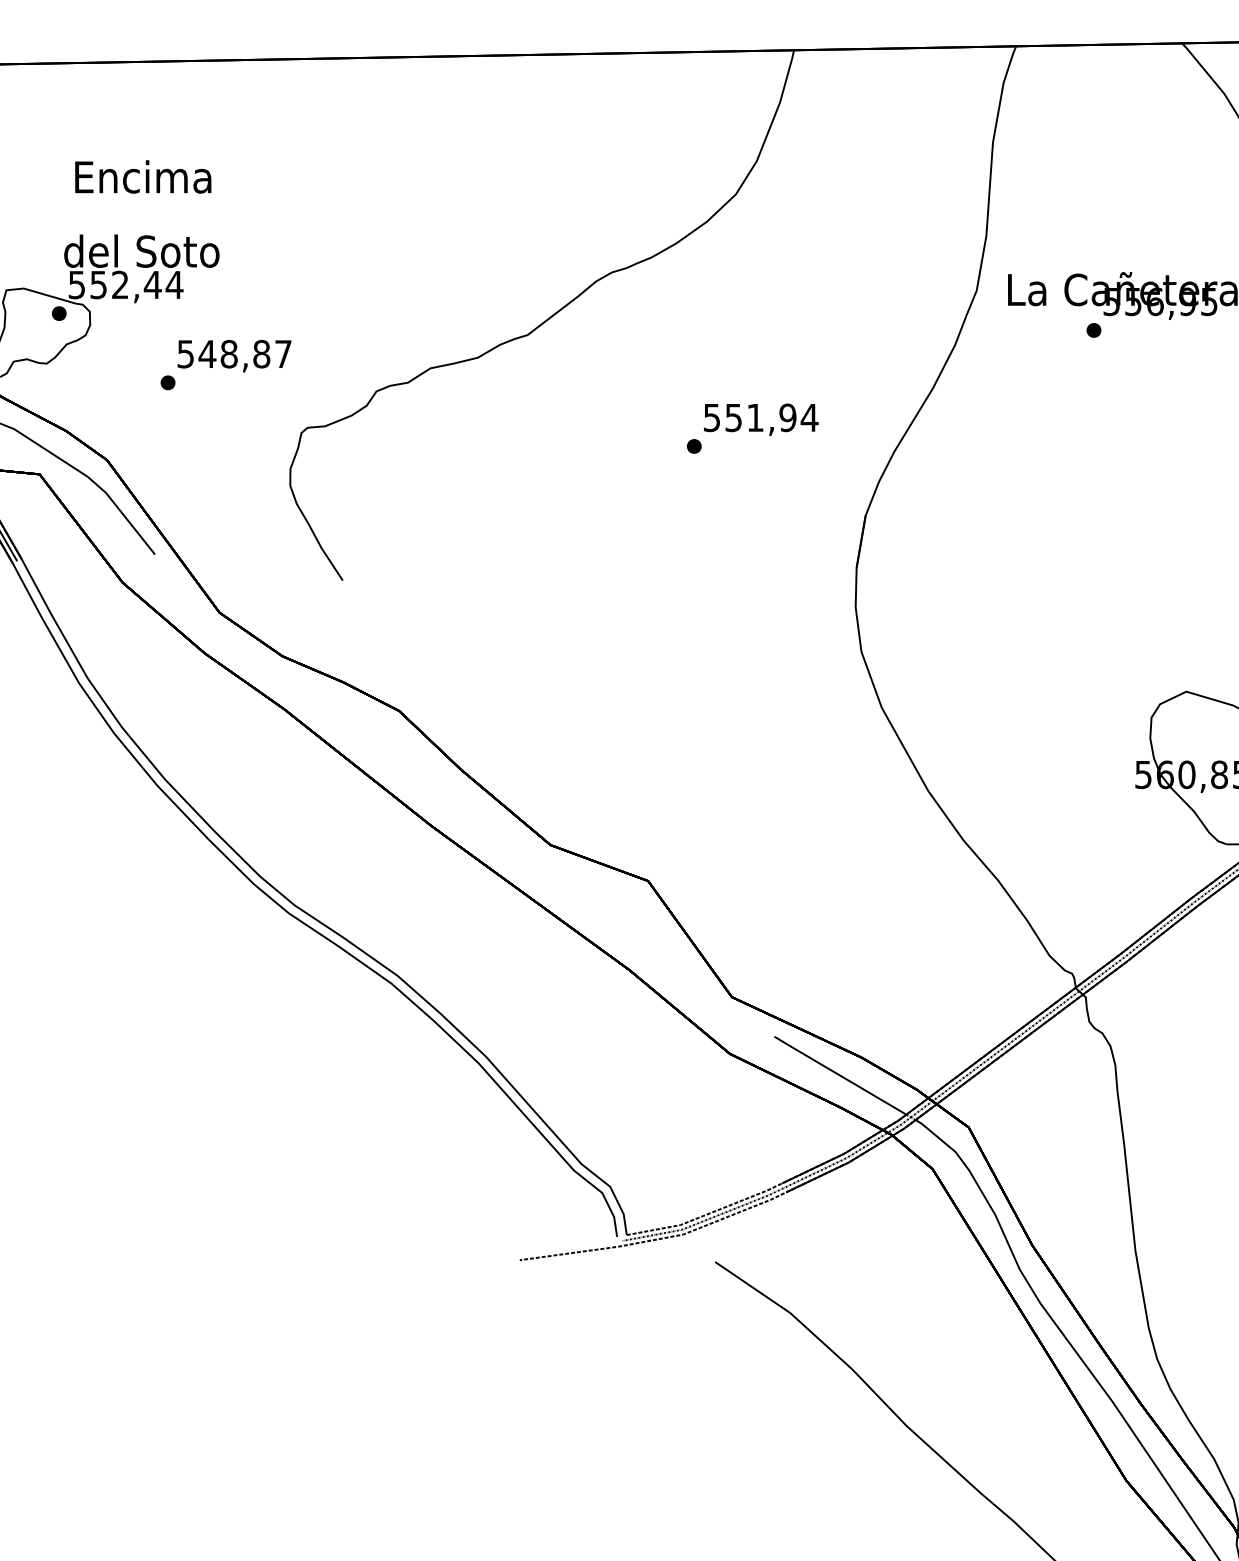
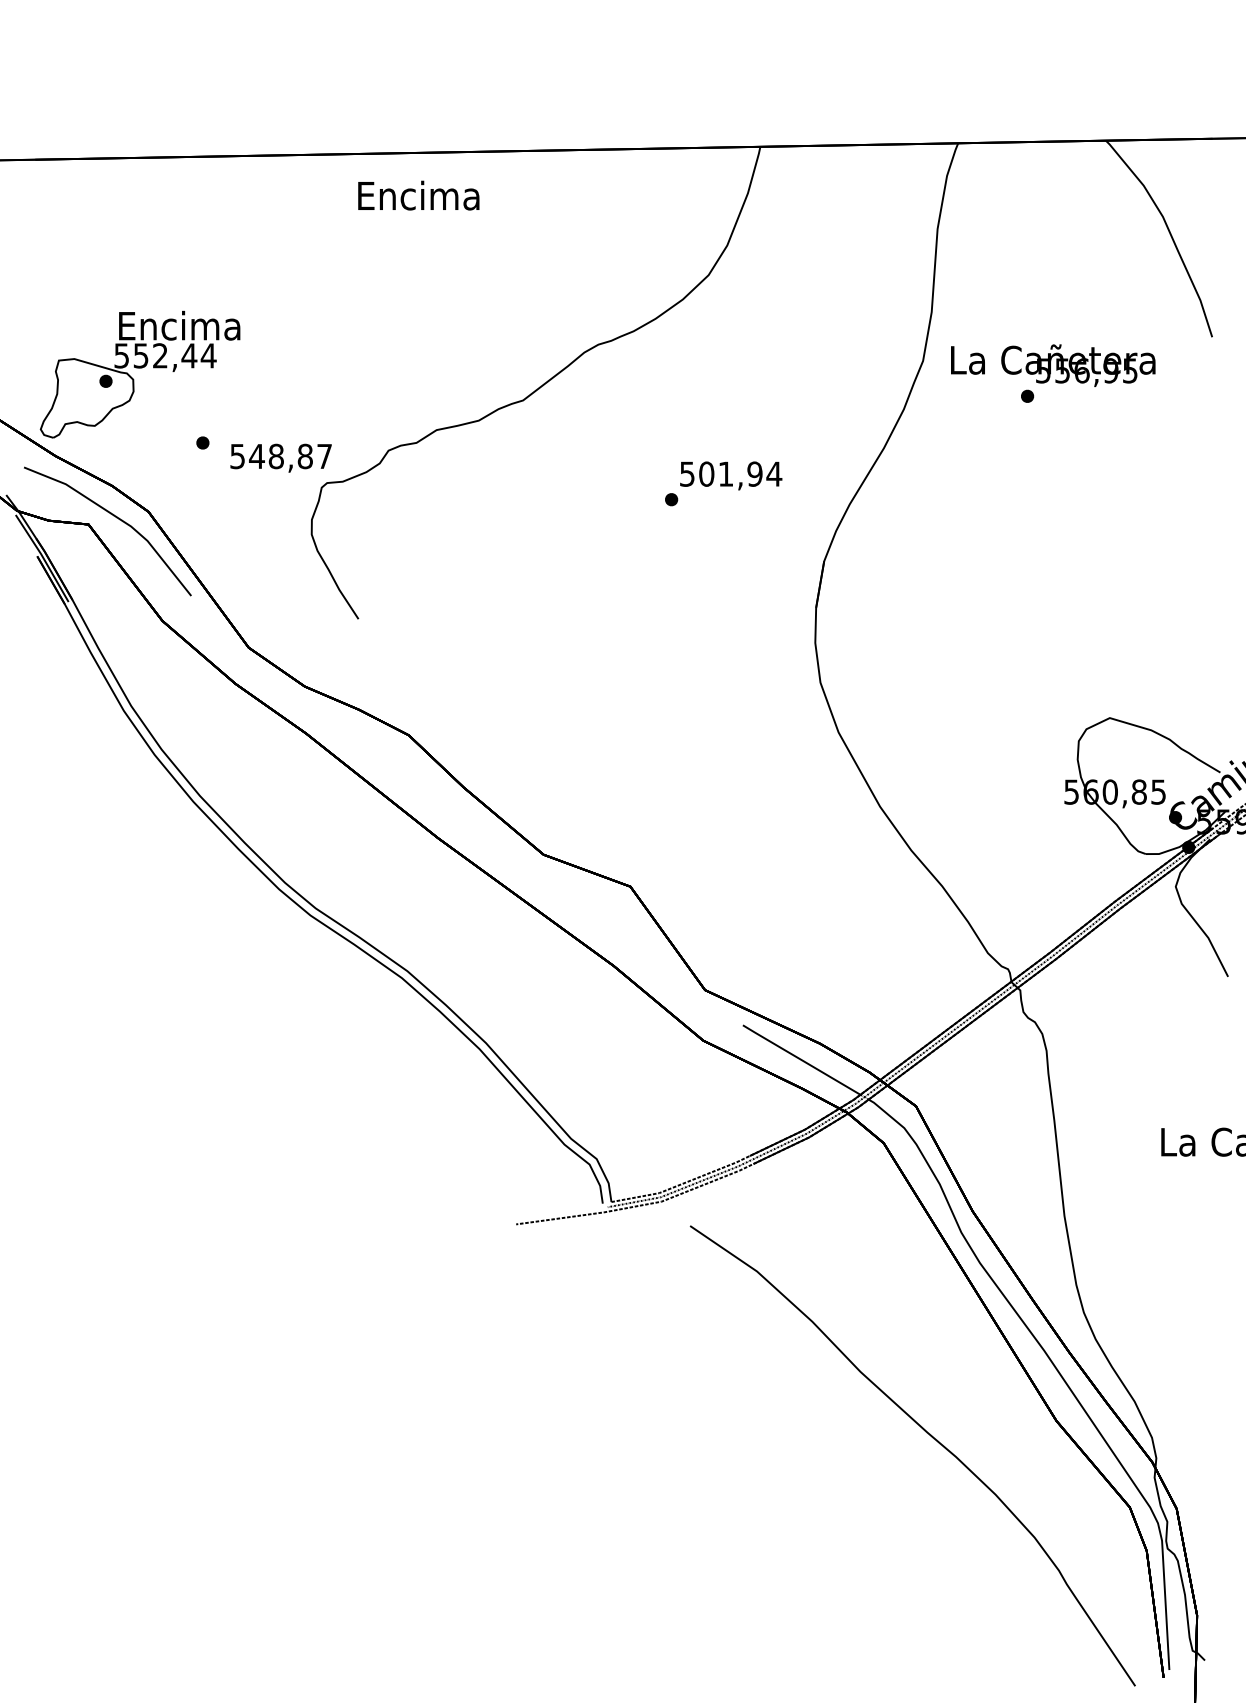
text: (142, 176) -> (418, 195), moved
text: (141, 250) -> (179, 325), del Soto -> Encima
text: (233, 355) -> (280, 457), moved
text: (733, 417) -> (706, 473), 551,94 -> 501,94

